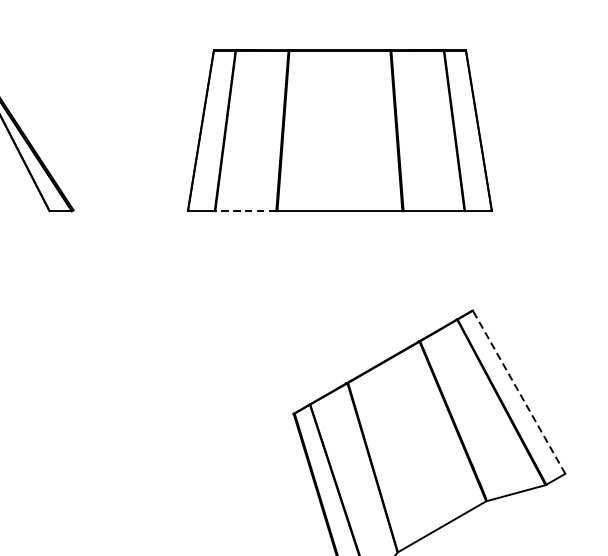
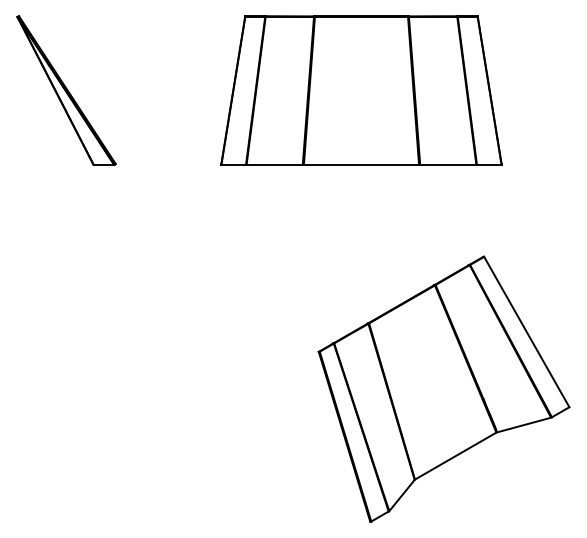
line: (245, 210) -> (274, 164), dashed -> solid
line: (518, 391) -> (526, 331), dashed -> solid

